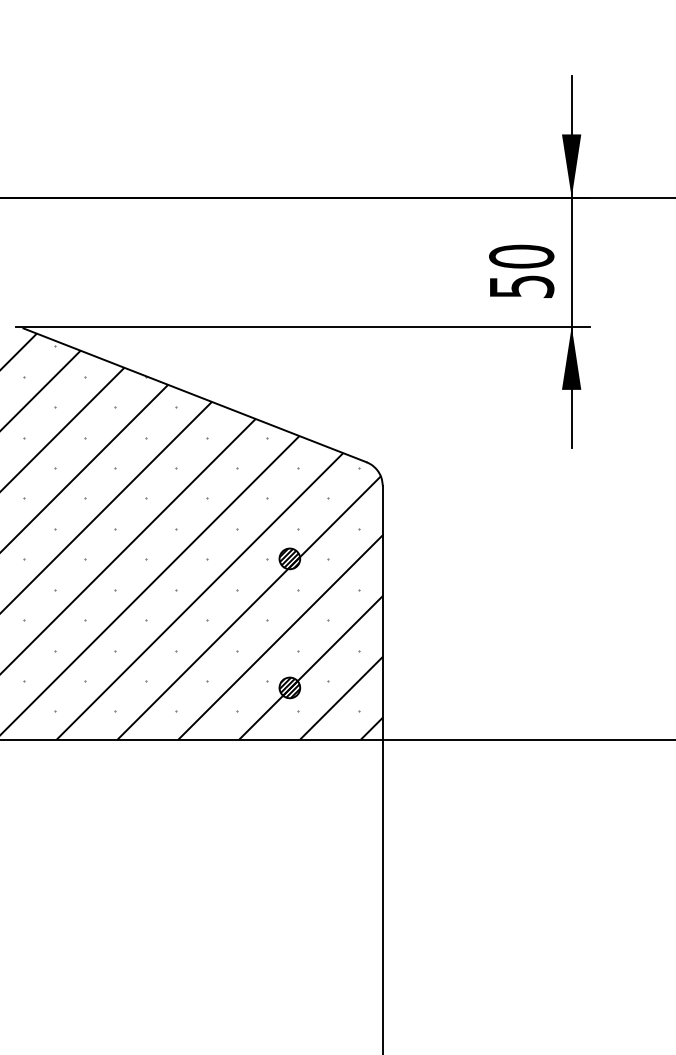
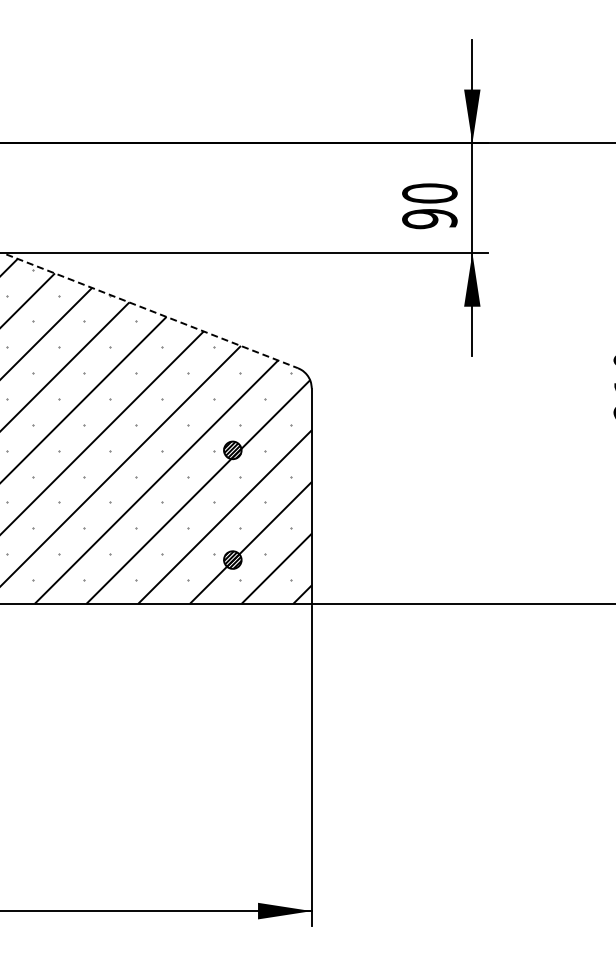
text: (521, 287) -> (429, 219), 50 -> 90
line: (195, 395) -> (152, 311), solid -> dashed

